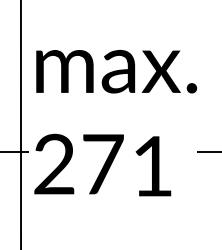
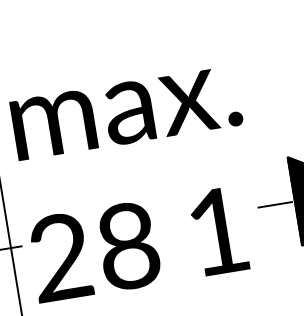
text: (102, 163) -> (127, 245), 27 -> 28
text: (153, 166) -> (219, 231), moved

